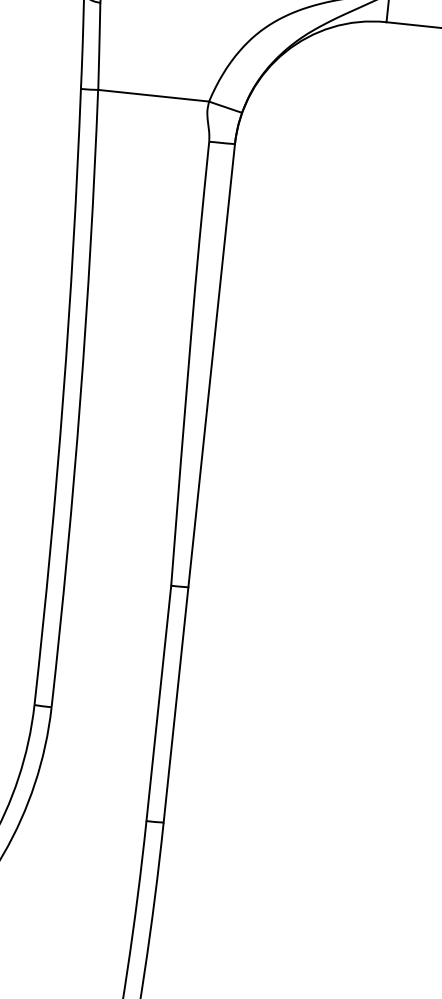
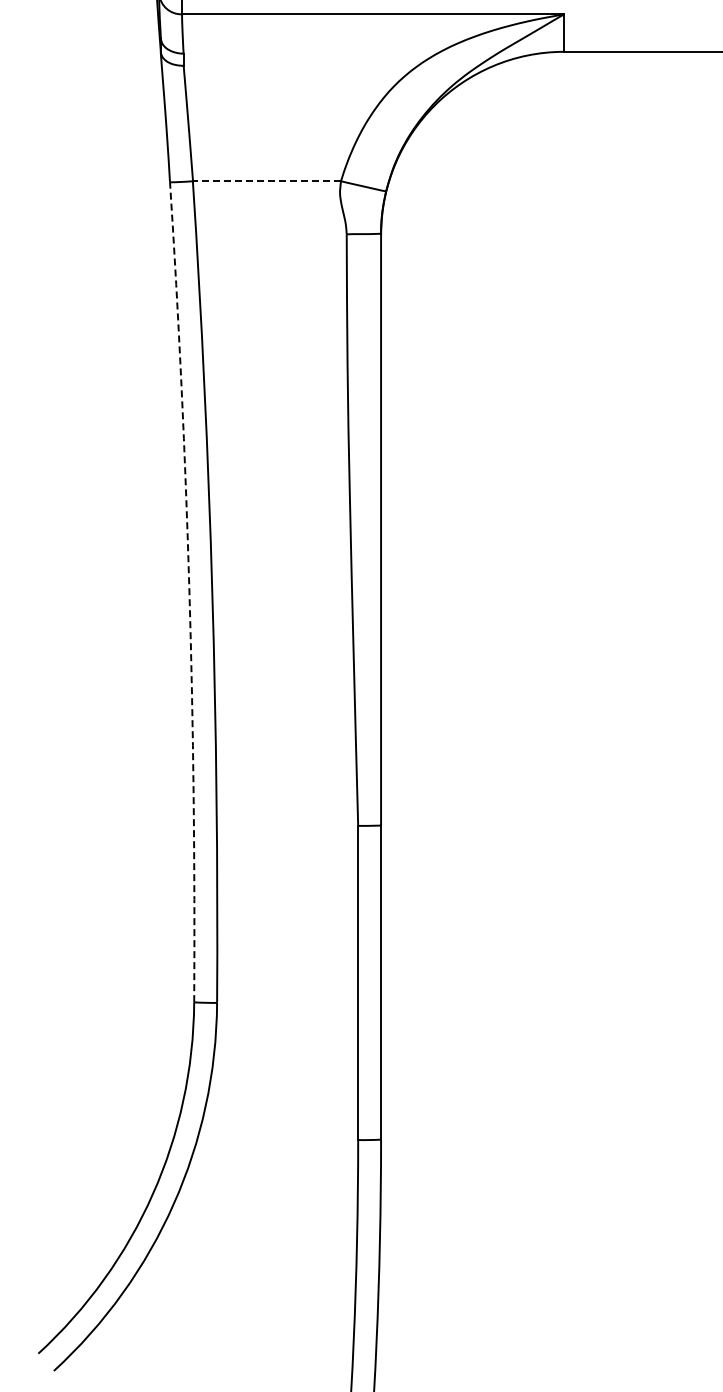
line: (154, 95) -> (267, 181), solid -> dashed
arc: (63, 396) -> (189, 591), solid -> dashed

